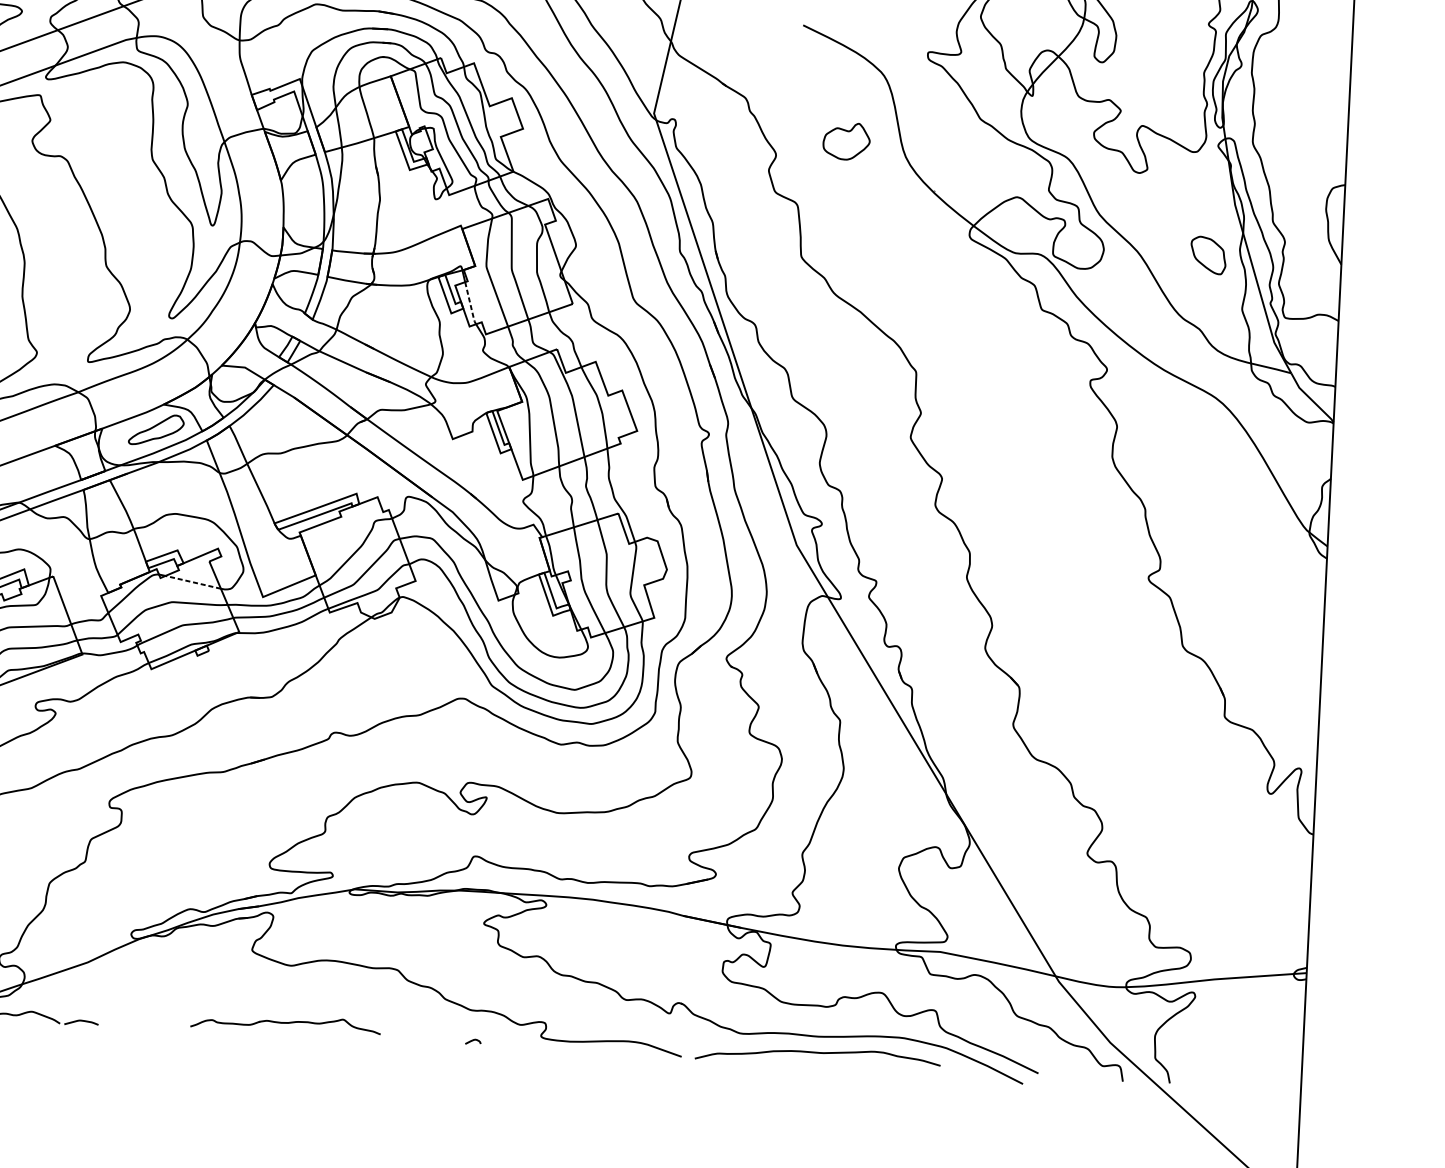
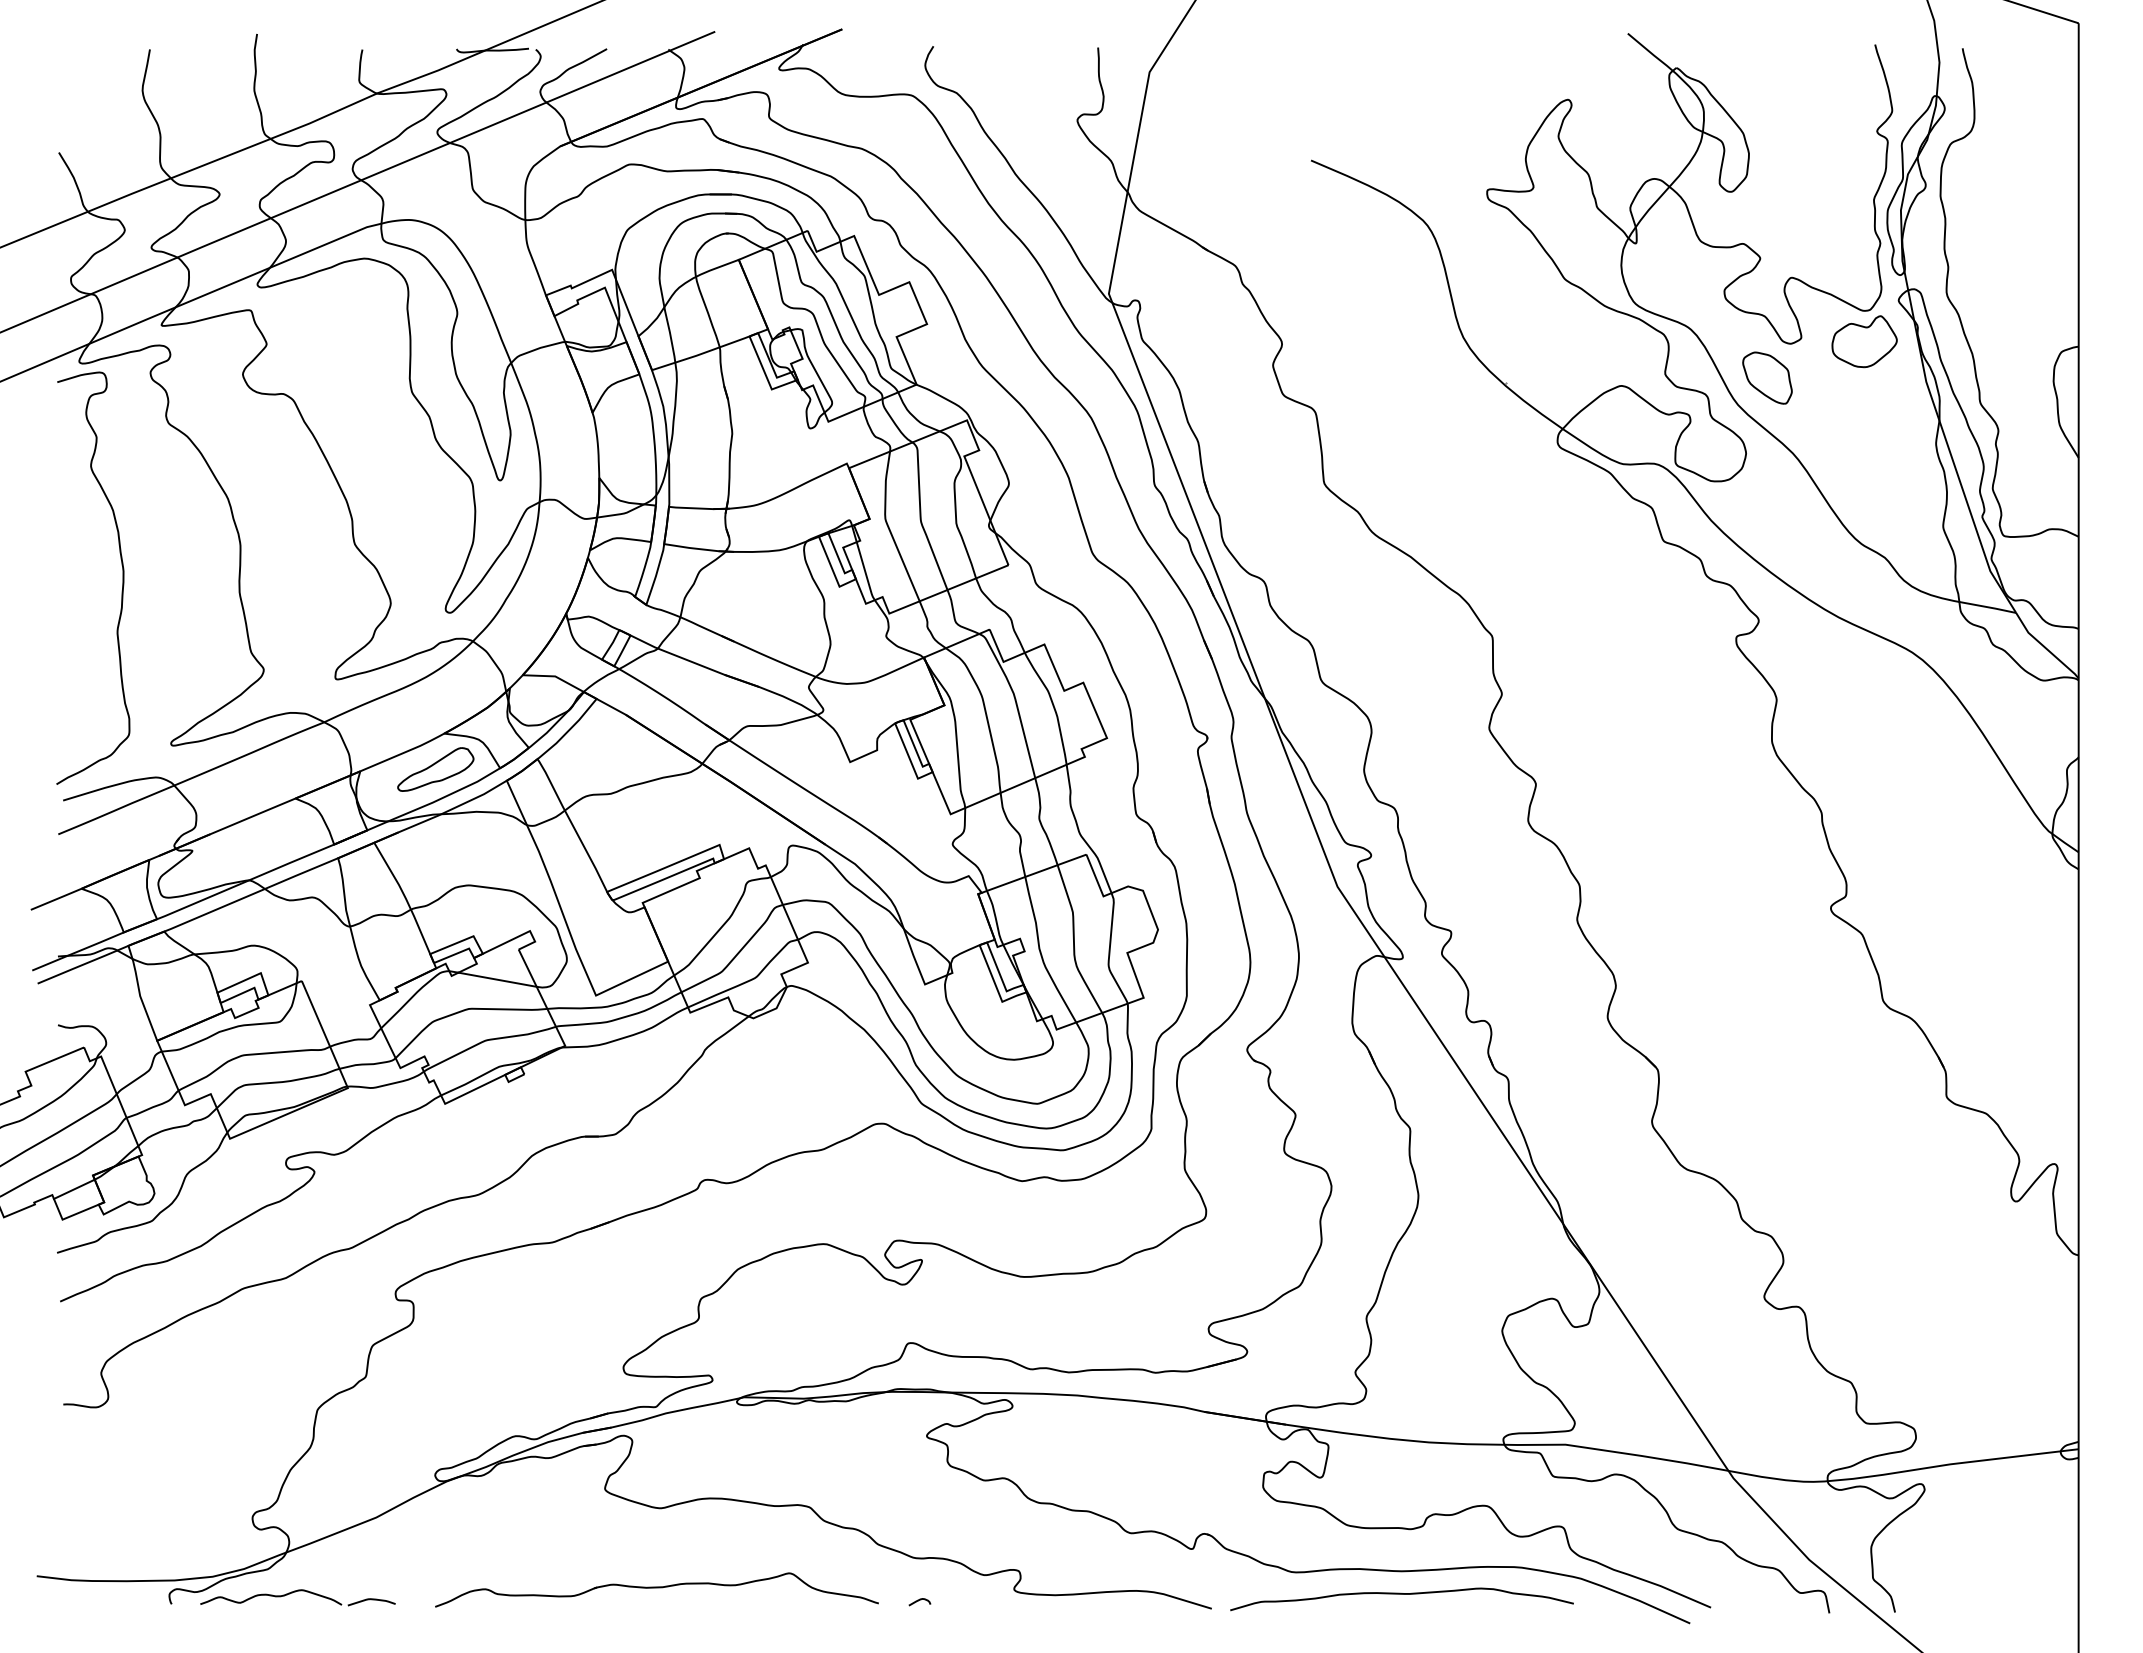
part: (846, 141) -> (1864, 341), moved
part: (1208, 255) -> (1767, 377), moved
line: (470, 304) -> (865, 573), dashed -> solid
line: (193, 582) -> (497, 979), dashed -> solid
part: (285, 1023) -> (656, 1589), size x1.67

